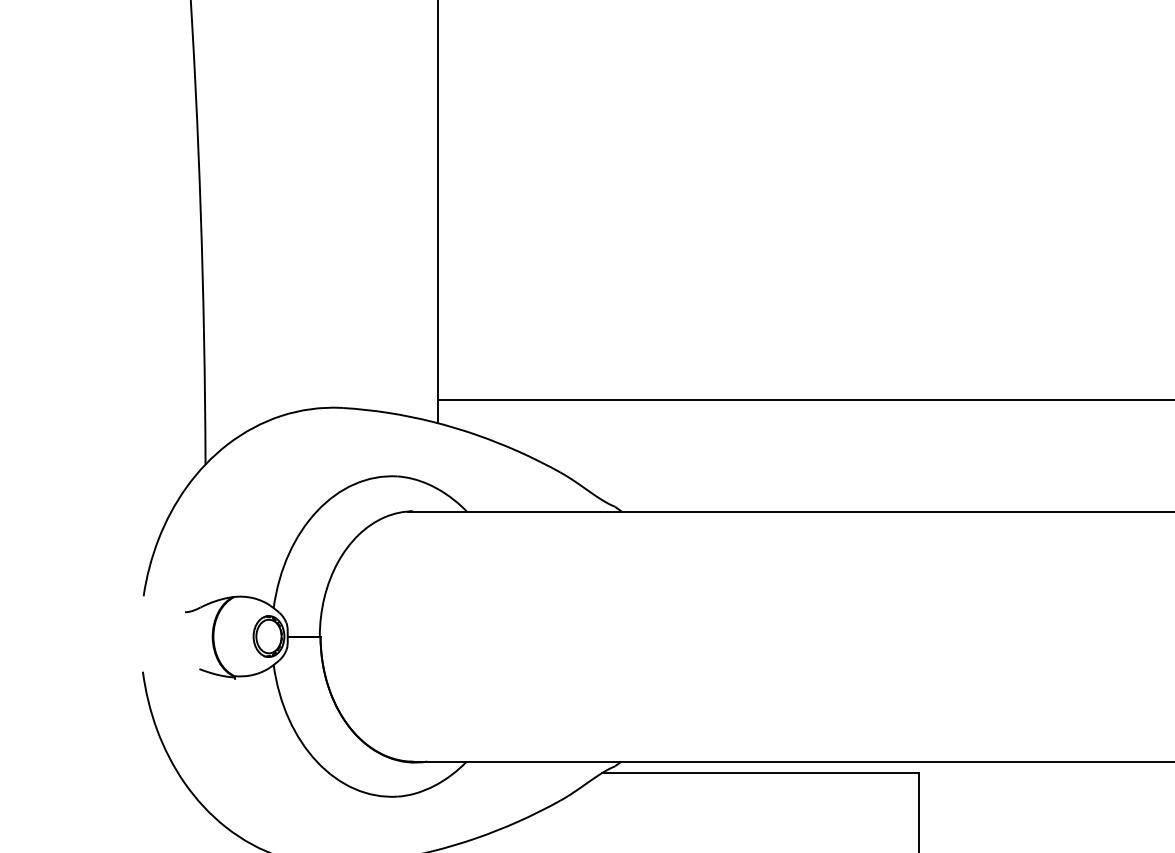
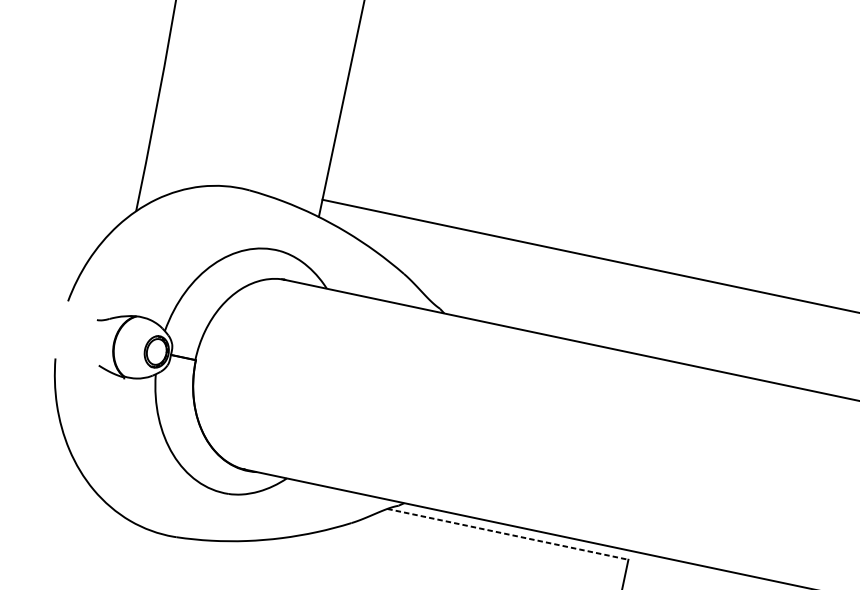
line: (760, 773) -> (507, 534), solid -> dashed

